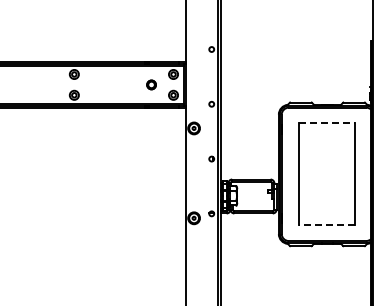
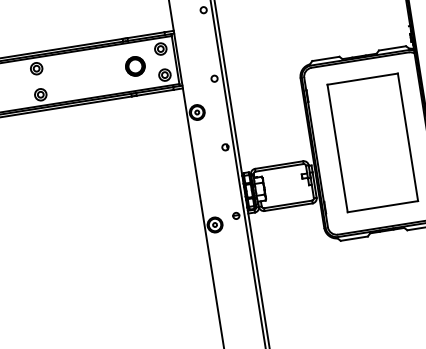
part: (151, 84) -> (135, 65), size x1.67
line: (327, 122) -> (363, 78), dashed -> solid
line: (326, 224) -> (382, 206), dashed -> solid

